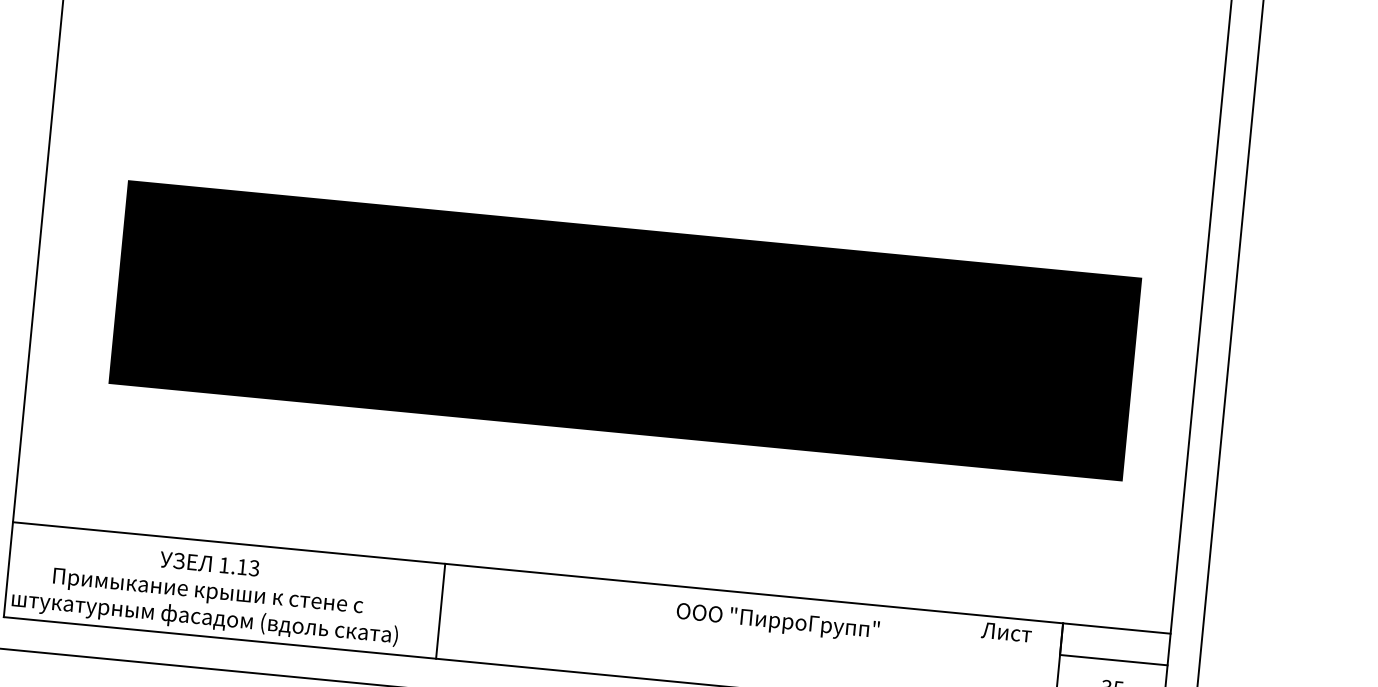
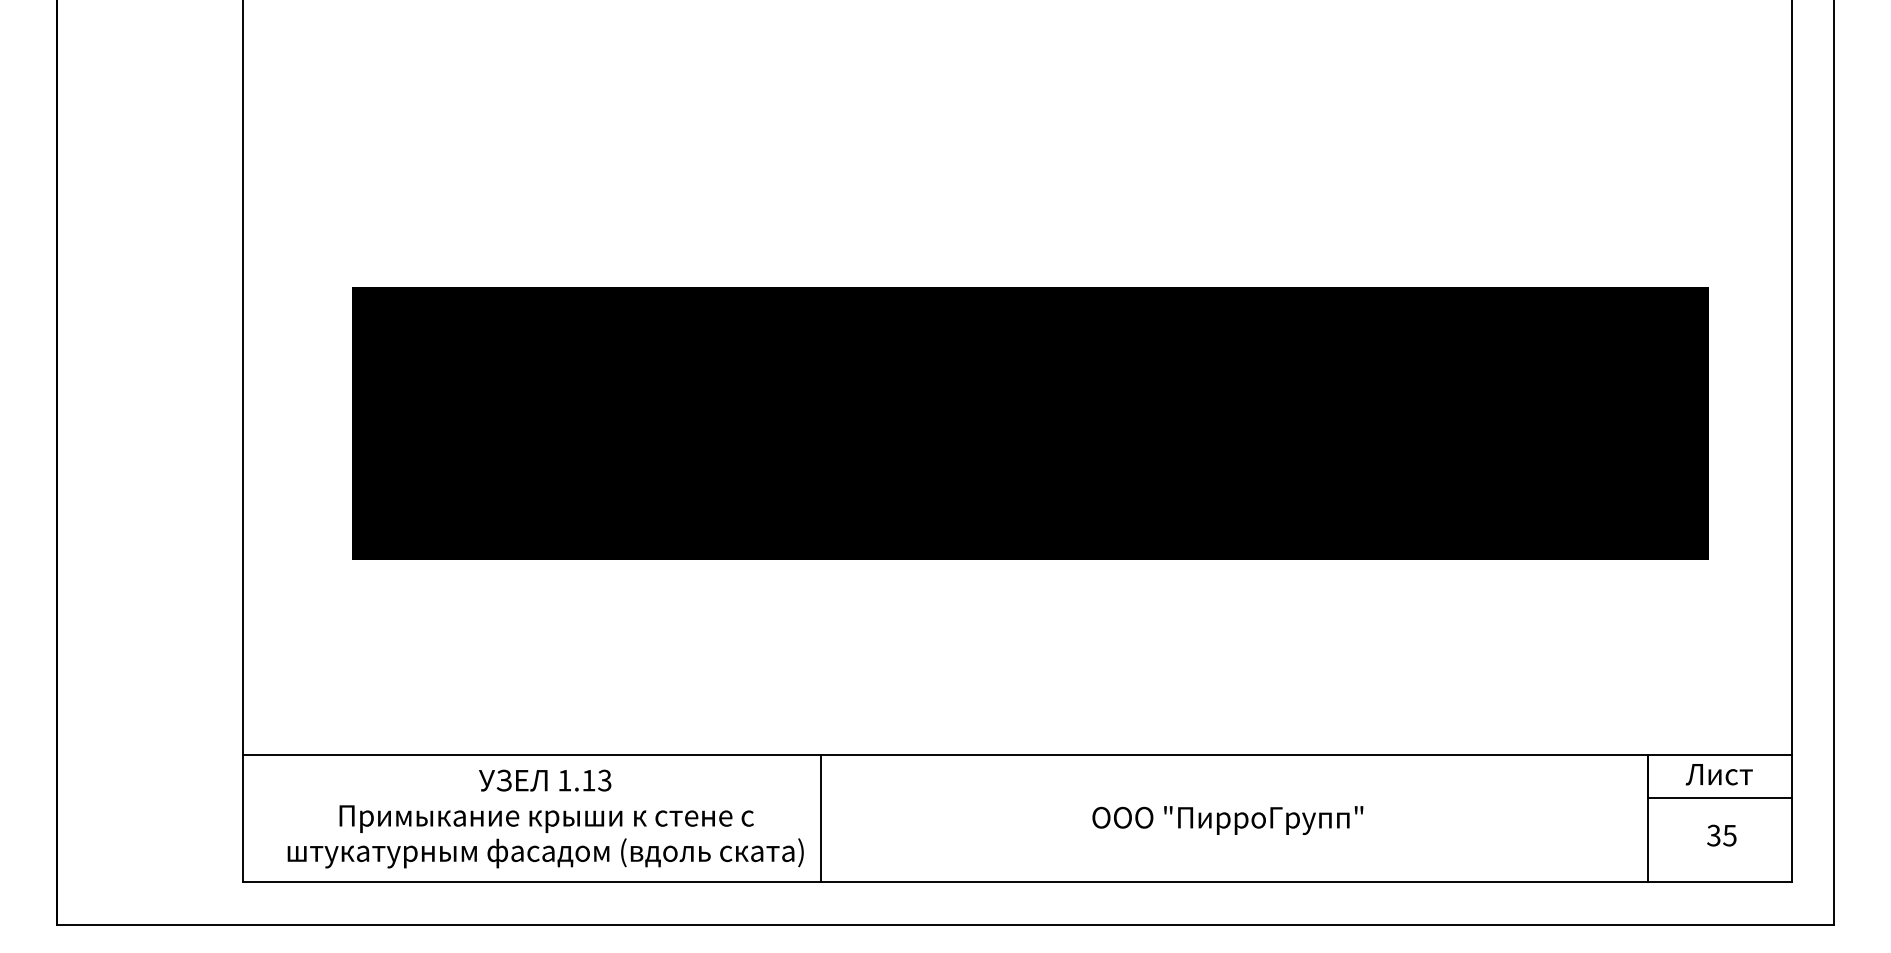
text: (207, 592) -> (545, 818), moved
text: (777, 622) -> (1227, 820), moved
text: (1005, 632) -> (1718, 774), moved

